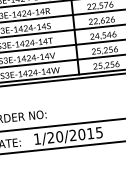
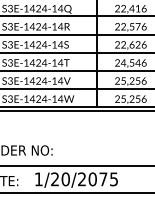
text: (90, 133) -> (103, 179), 1/20/2015 -> 1/20/2075

